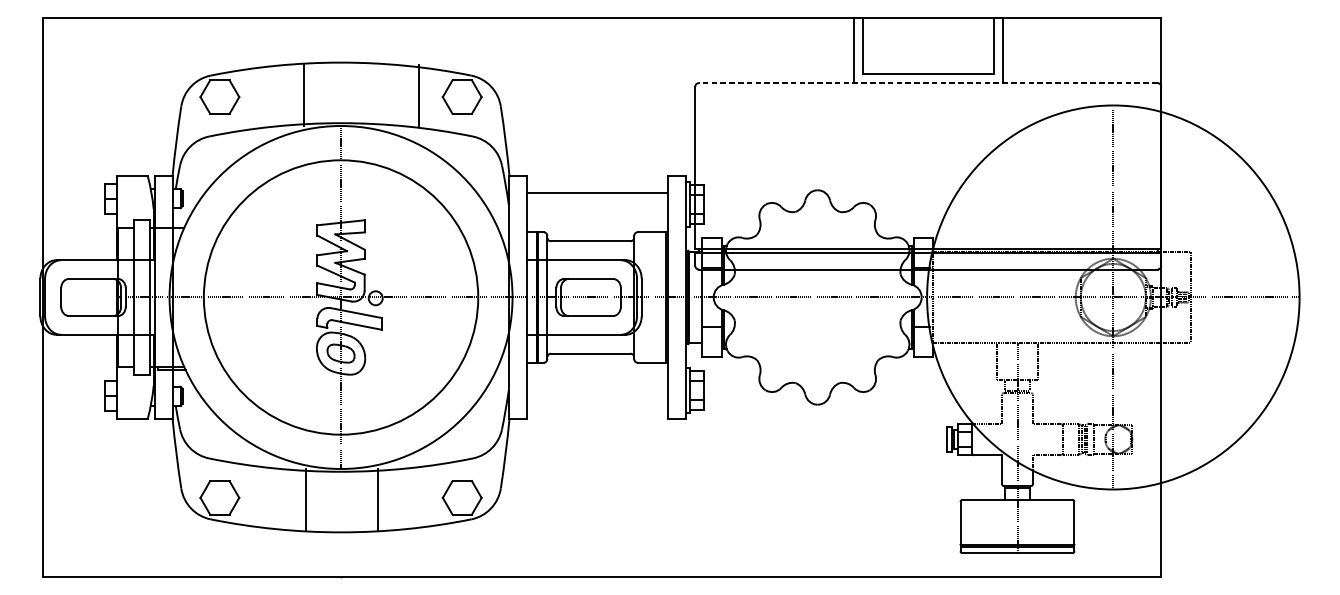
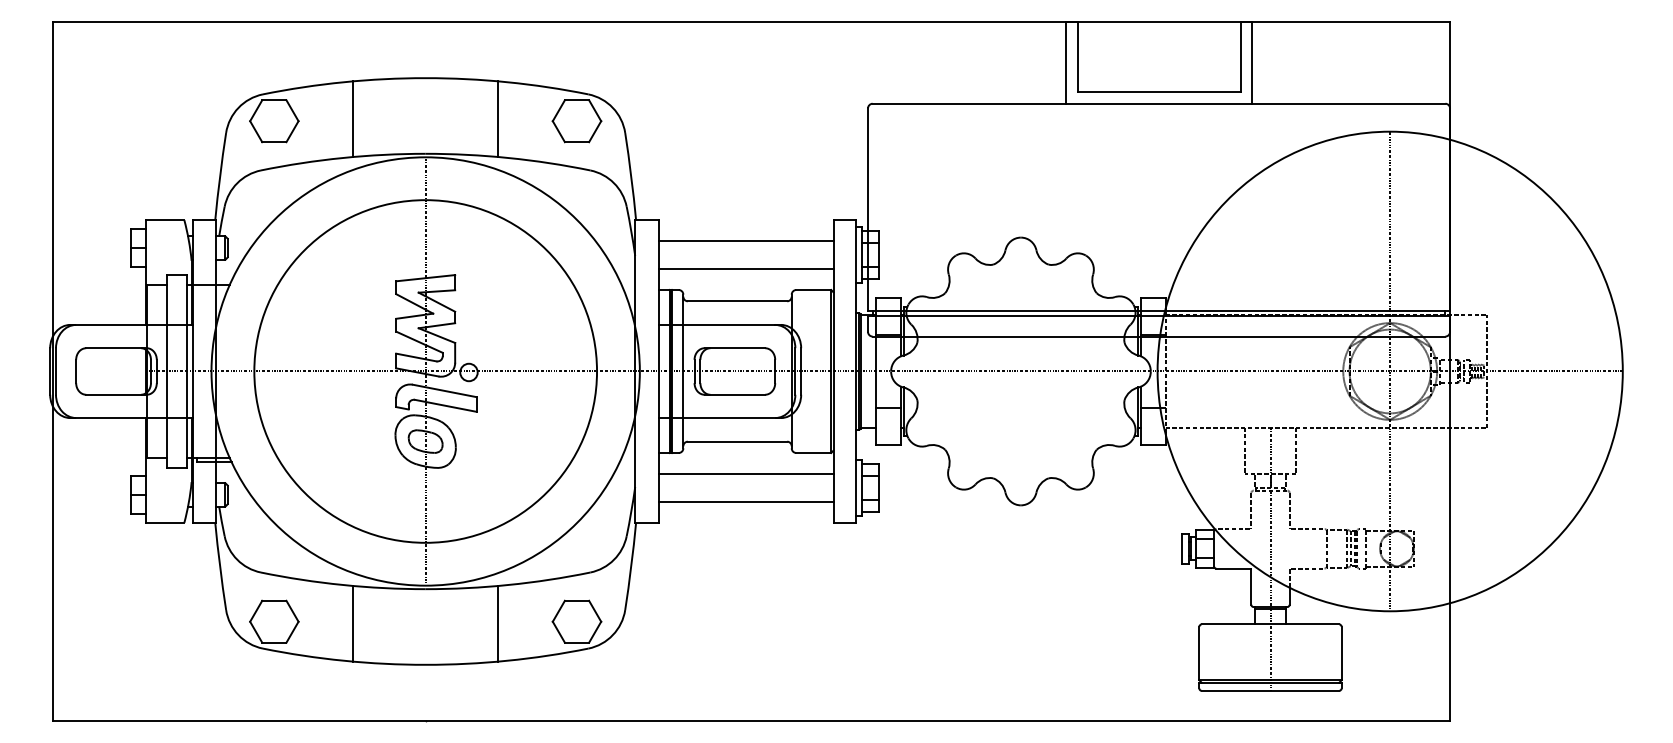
line: (927, 82) -> (1158, 103), dashed -> solid
line: (304, 95) -> (353, 119), moved
line: (419, 95) -> (498, 119), moved
line: (597, 215) -> (745, 269), added
line: (597, 379) -> (745, 473), added
line: (597, 401) -> (745, 501), added
line: (306, 499) -> (353, 623), moved
line: (377, 499) -> (498, 623), moved

